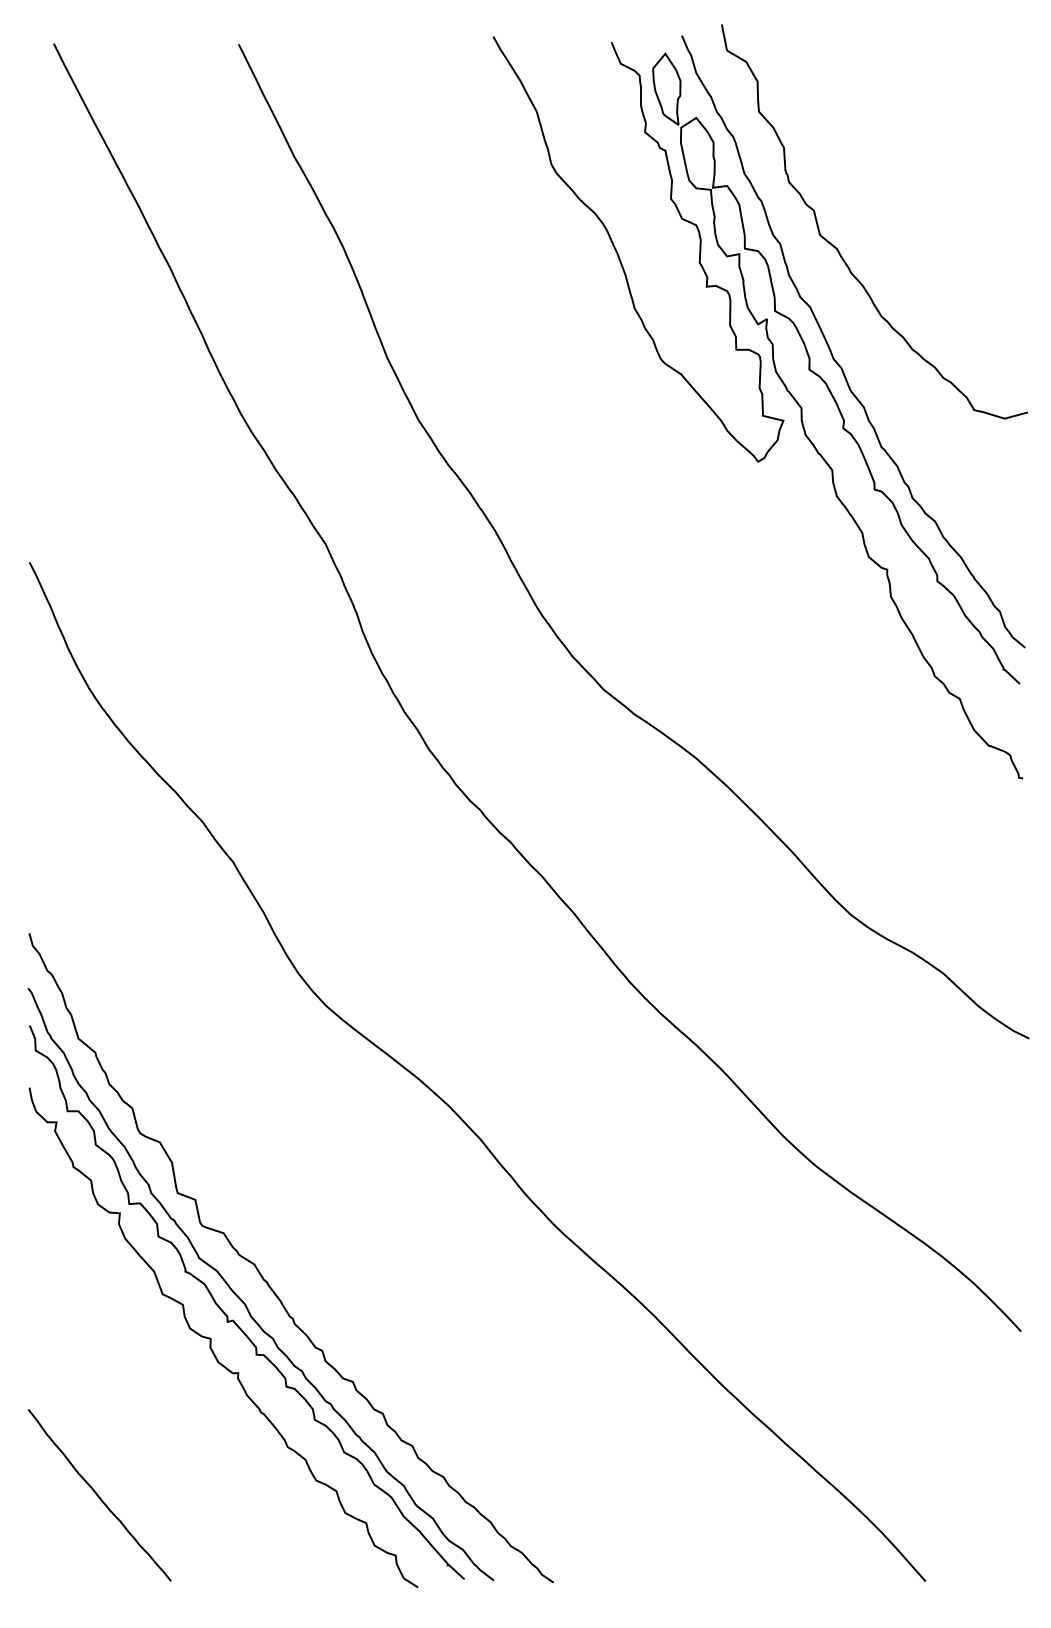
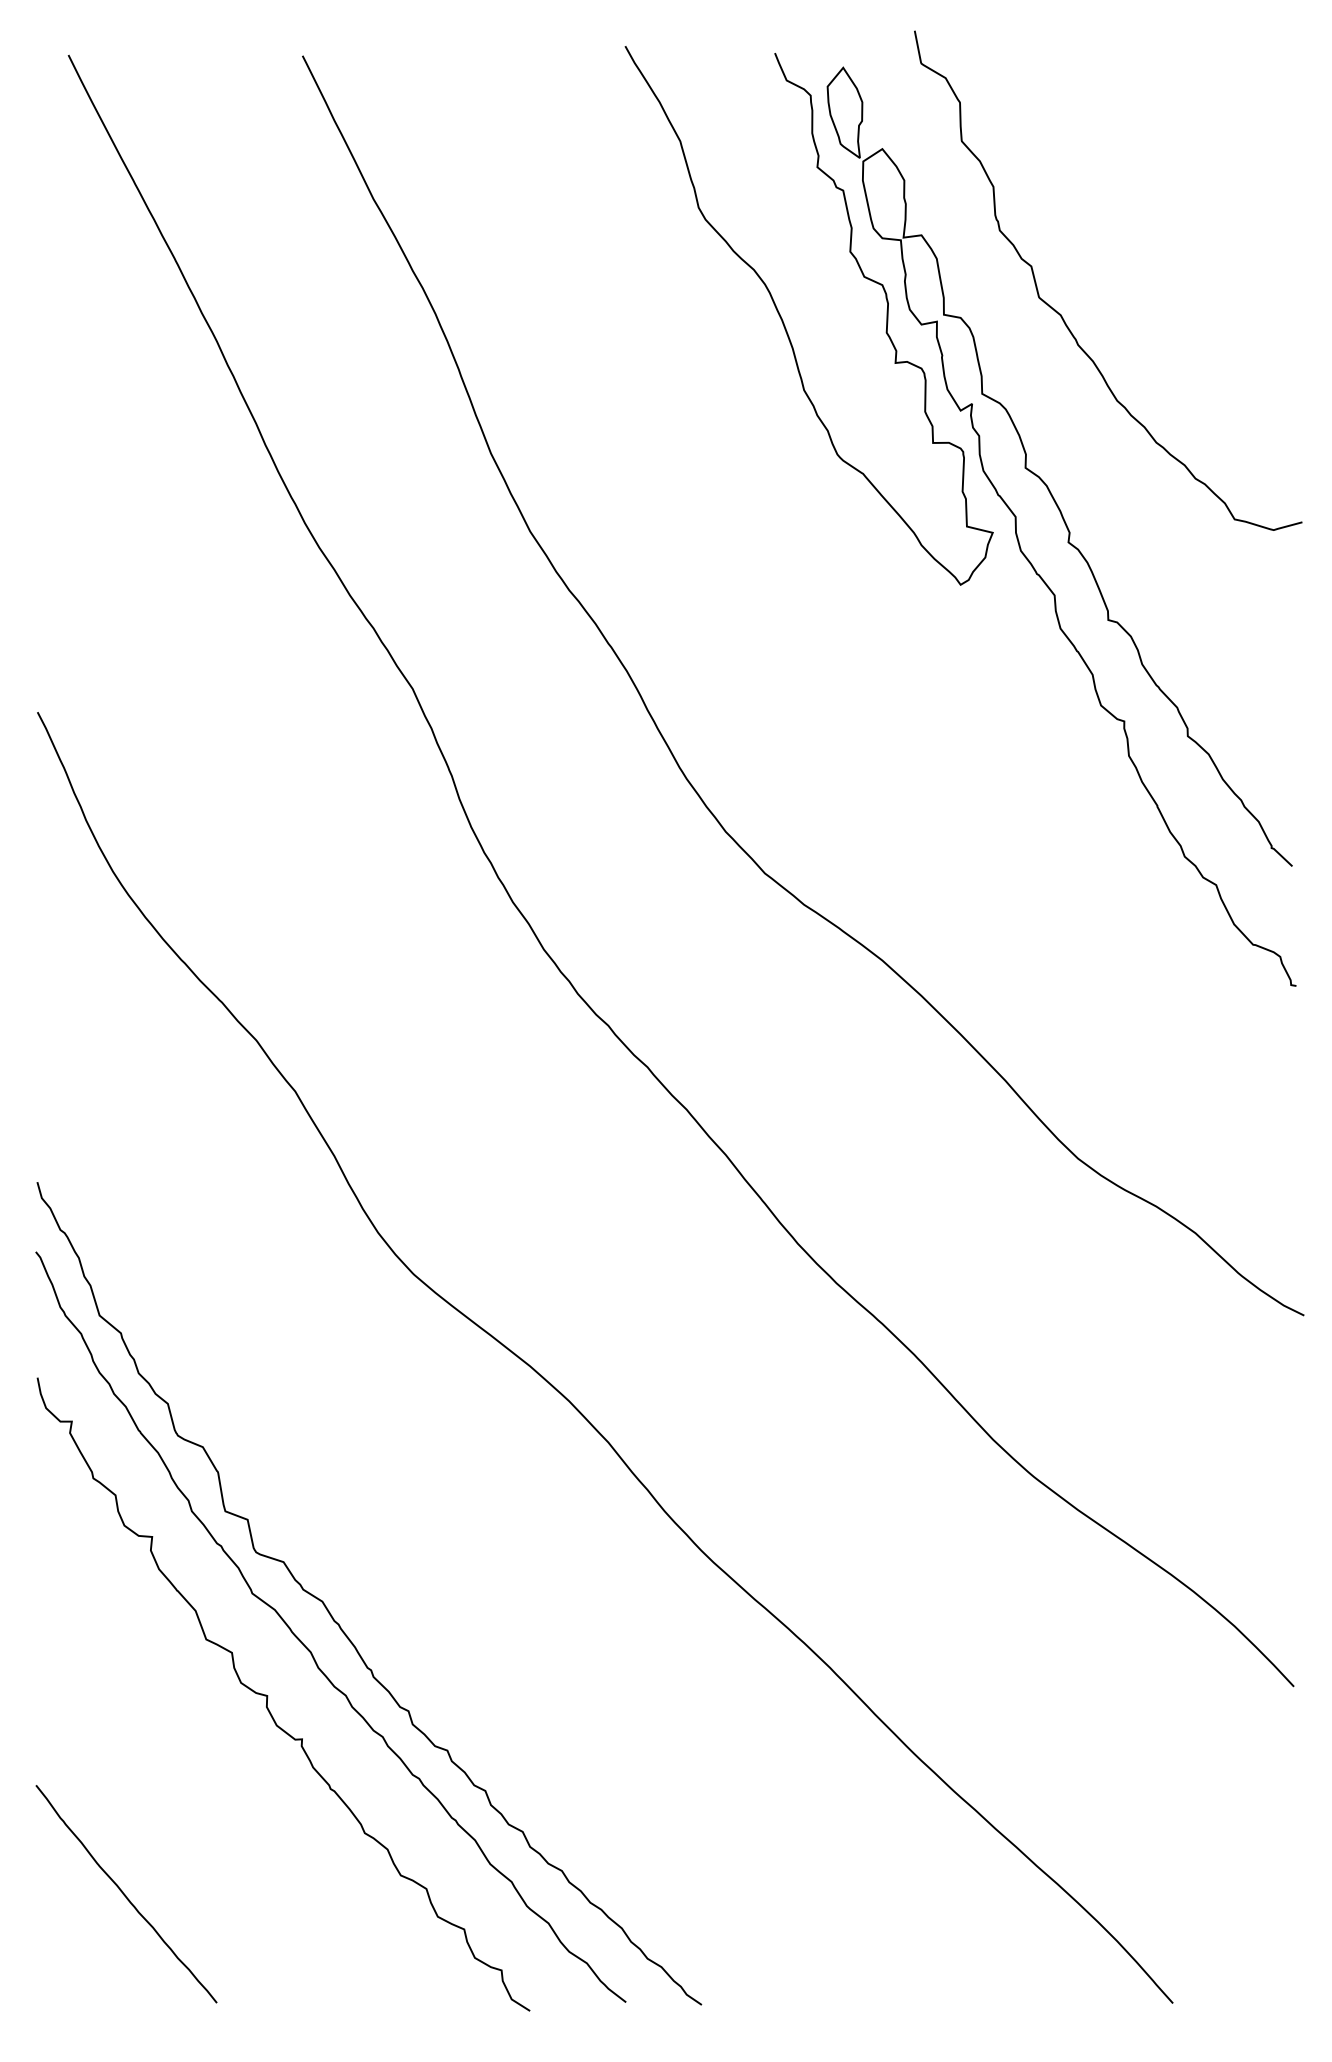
curve: (830, 348) -> (1052, 441), removed
curve: (233, 1320) -> (296, 1672), removed

